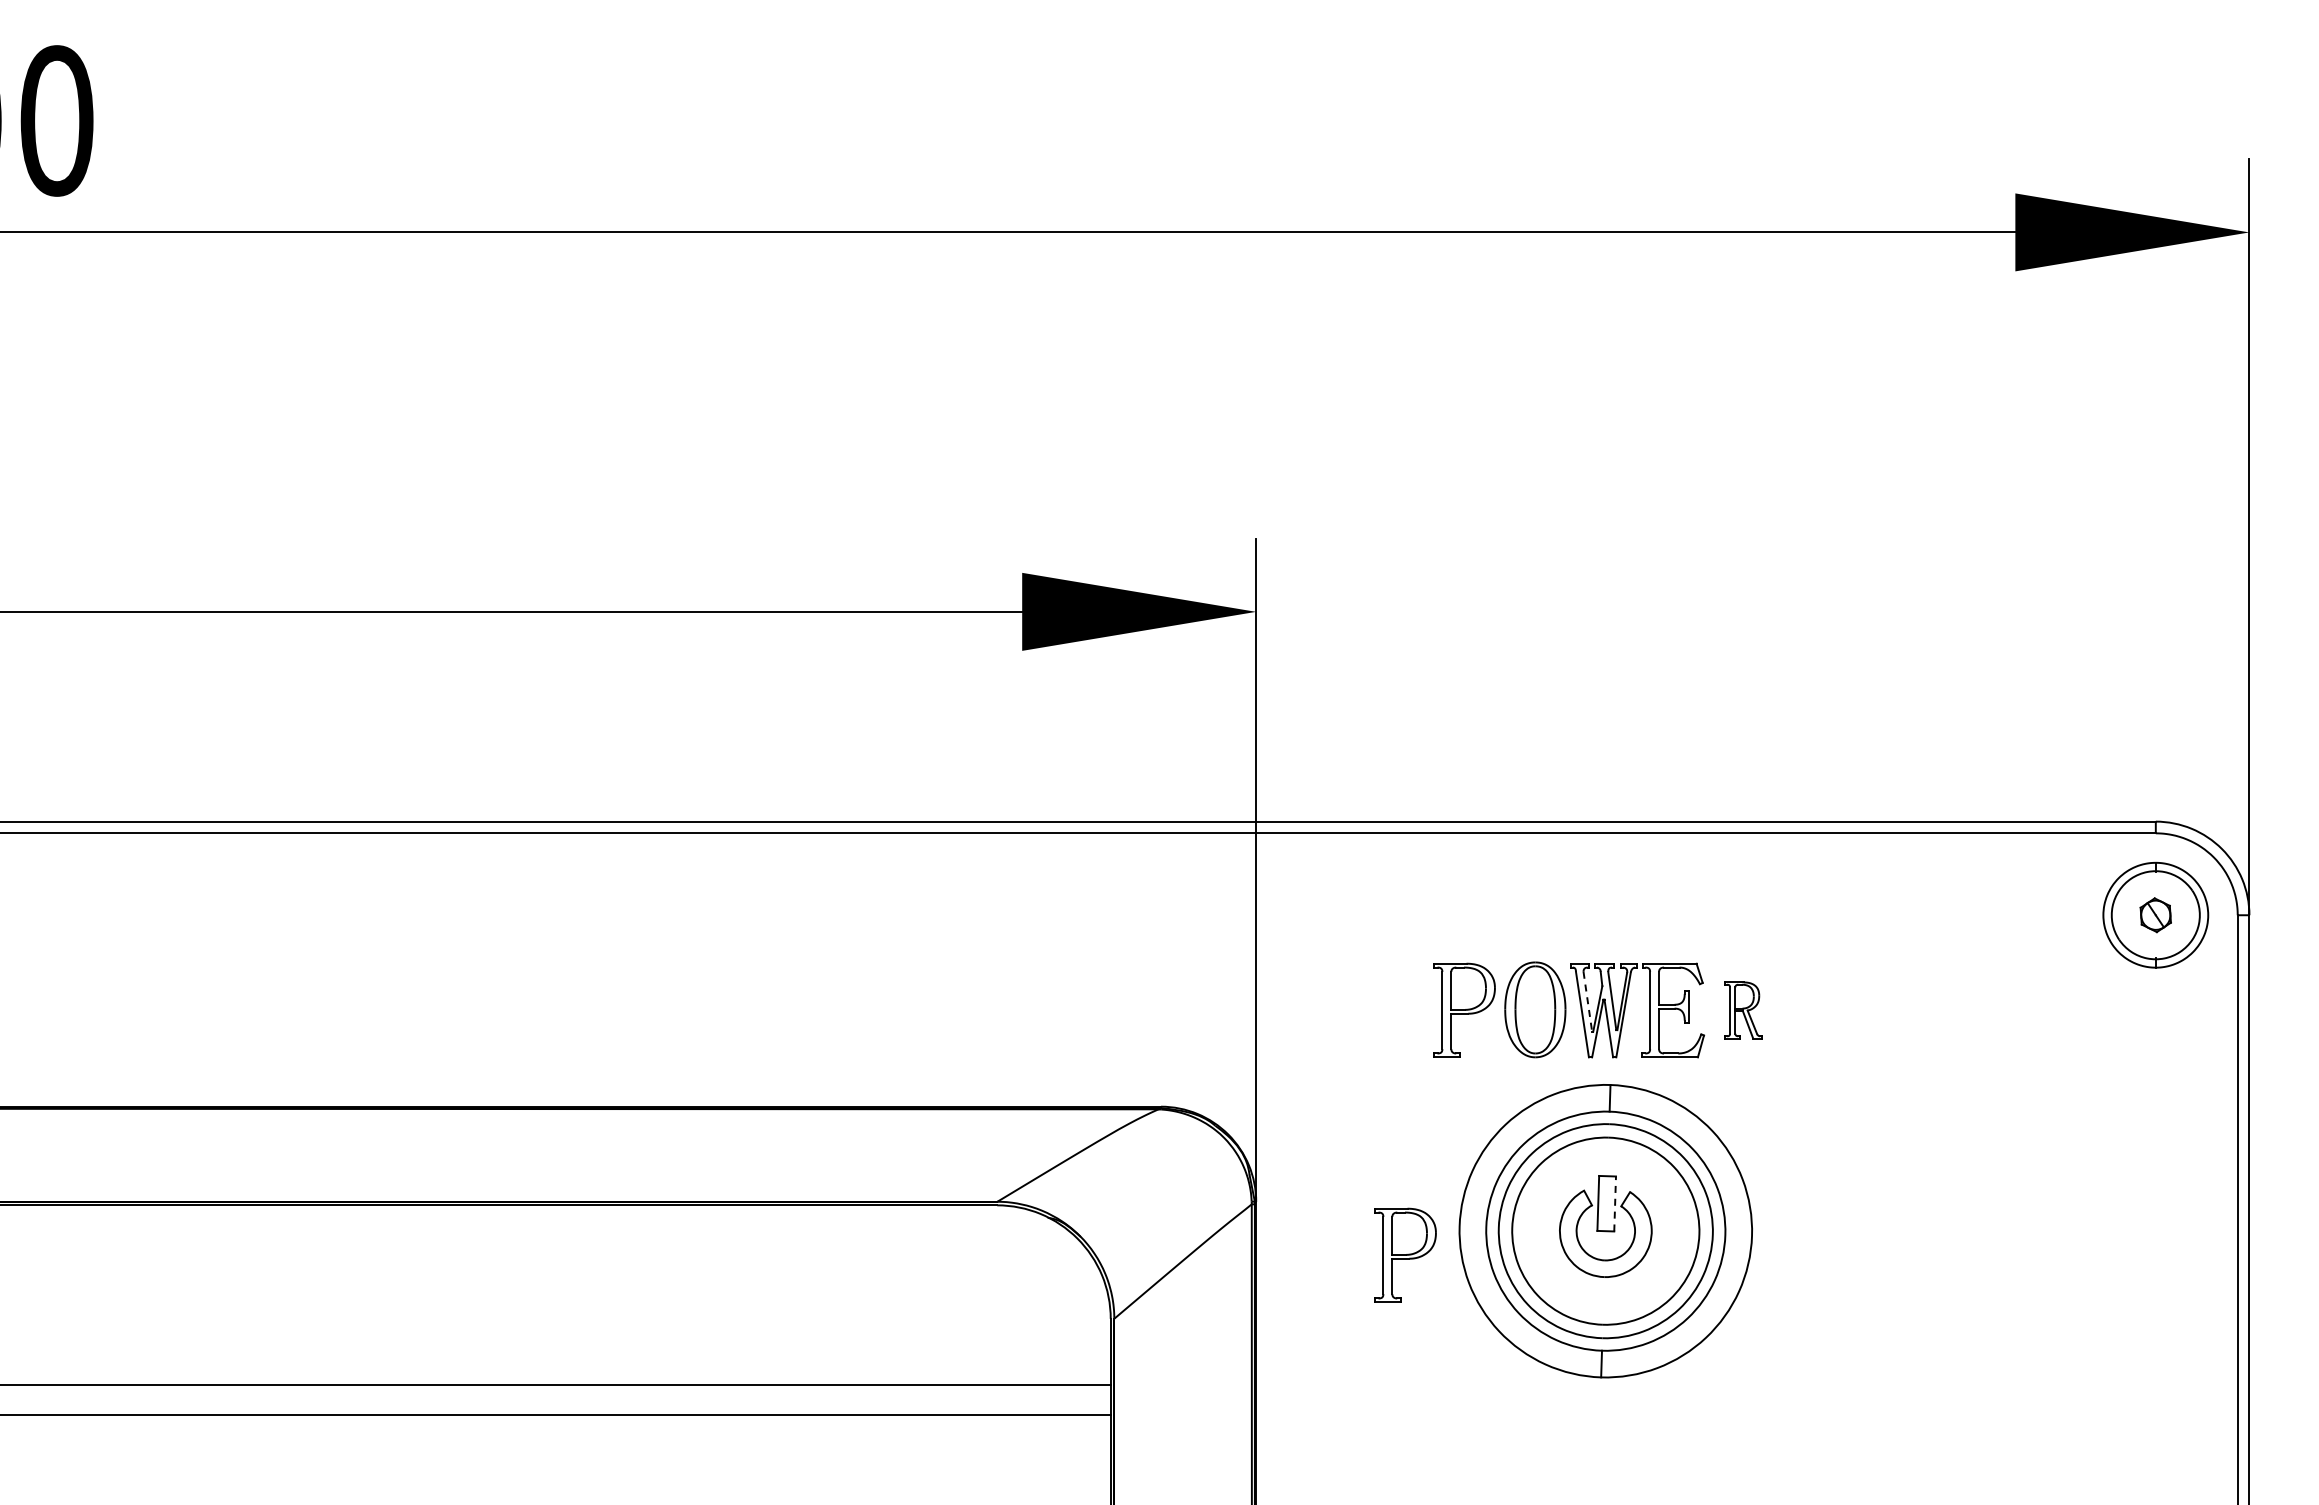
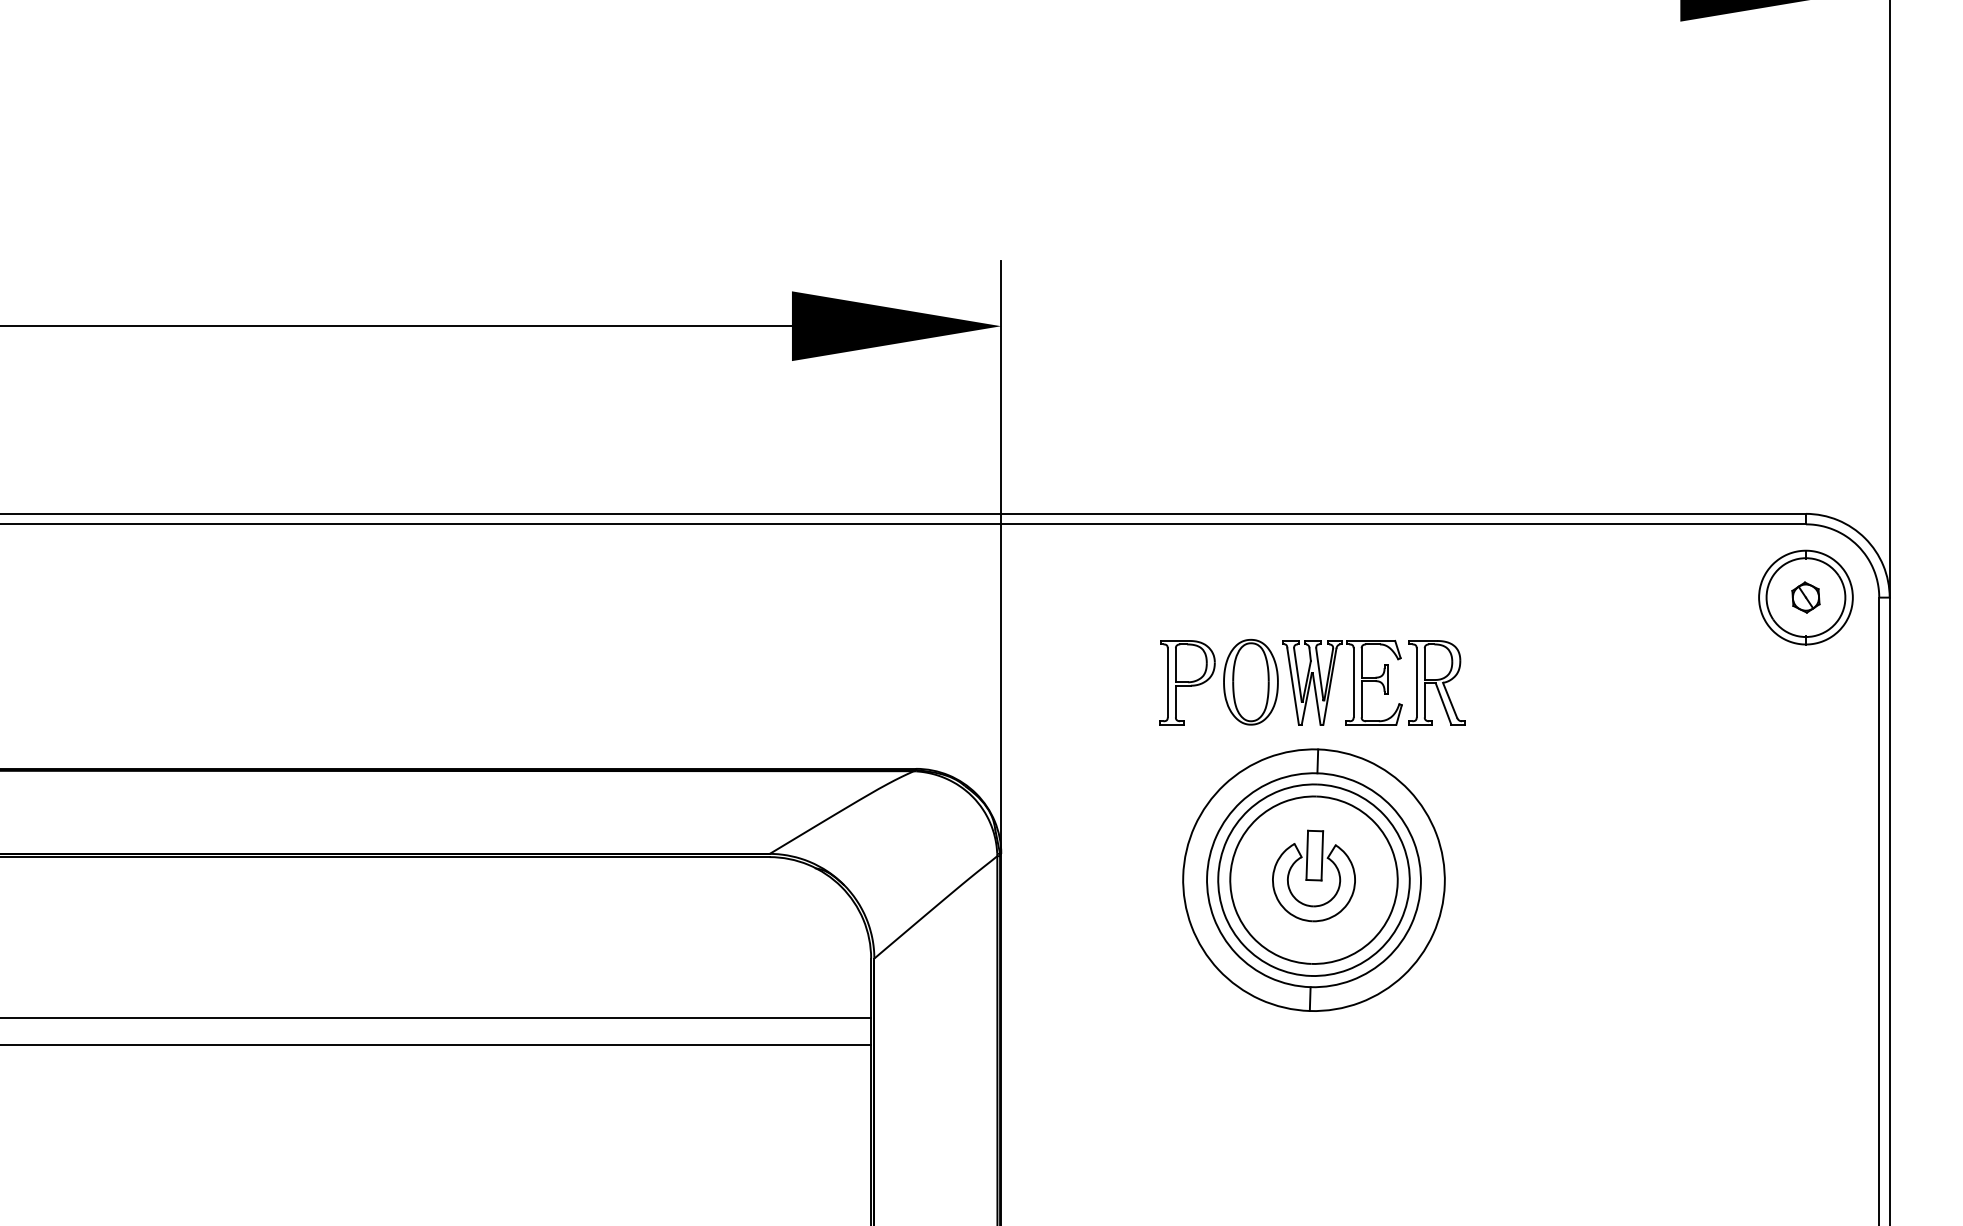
line: (1587, 1002) -> (1297, 675), dashed -> solid
part: (1743, 1010) -> (1437, 682), size x1.67
line: (1615, 1203) -> (1322, 855), dashed -> solid
part: (1405, 1254) -> (1134, 901), removed

